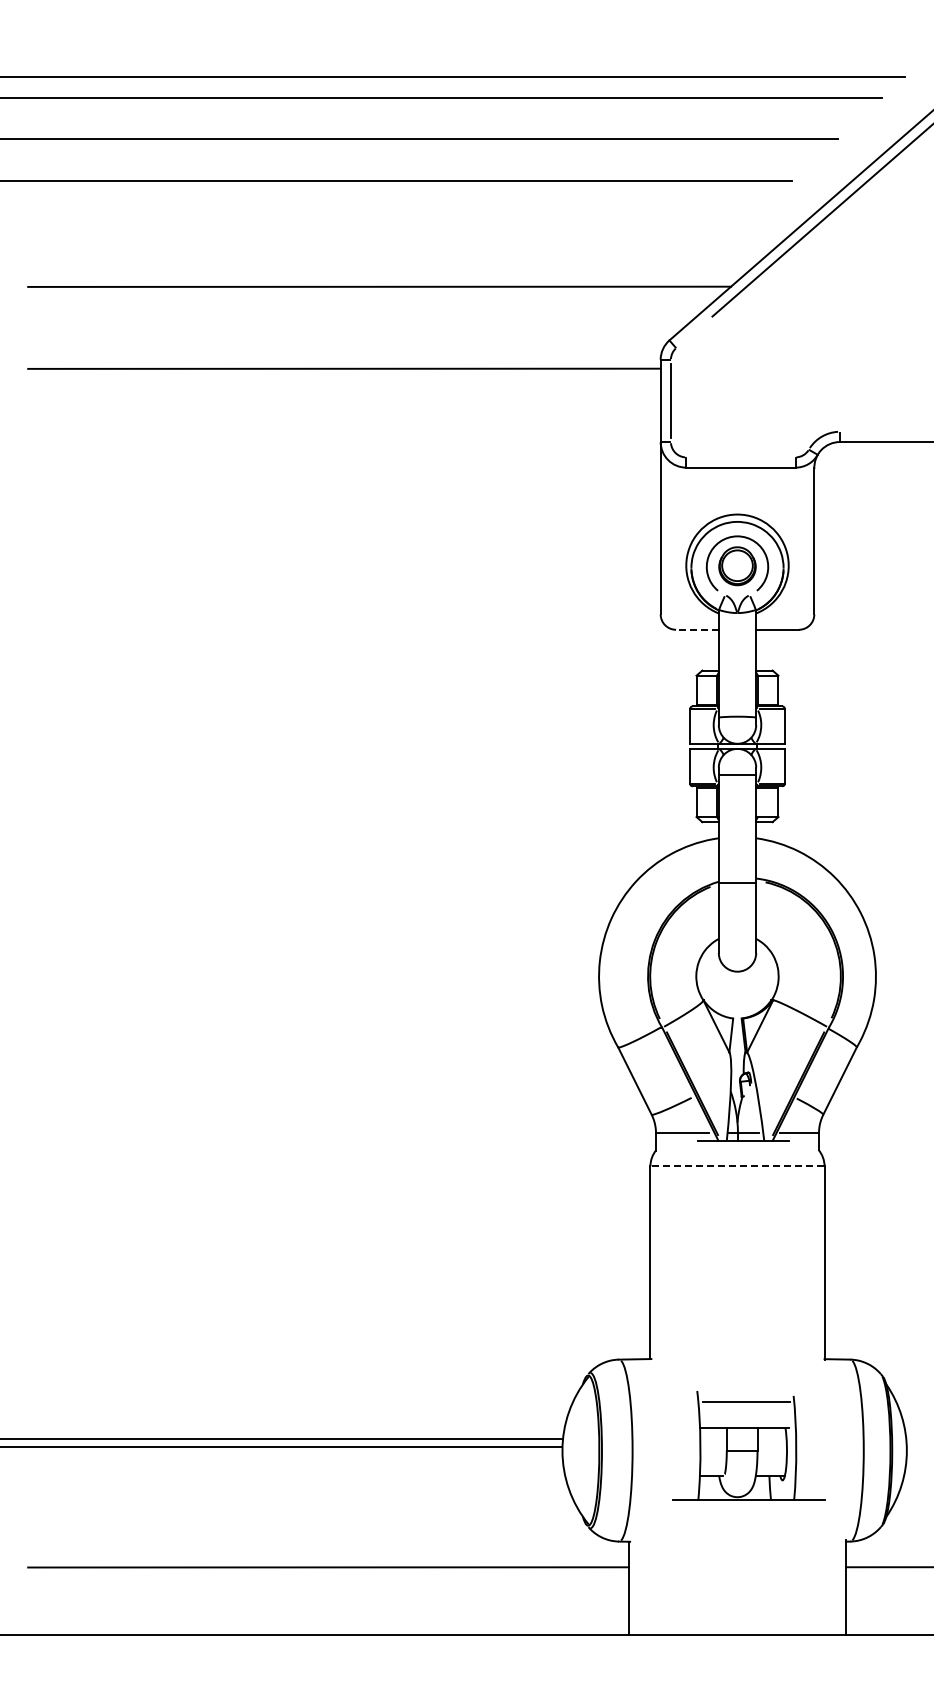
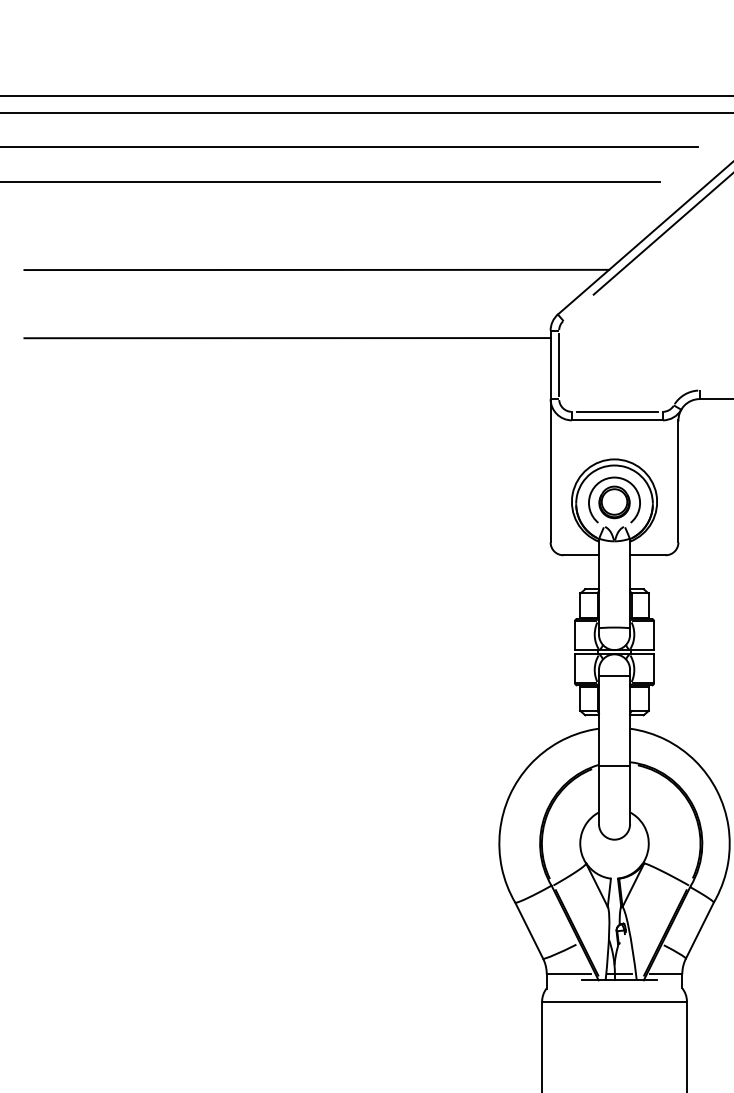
line: (740, 457) -> (617, 411), added
line: (696, 629) -> (580, 555), dashed -> solid
line: (737, 1166) -> (614, 1001), dashed -> solid

